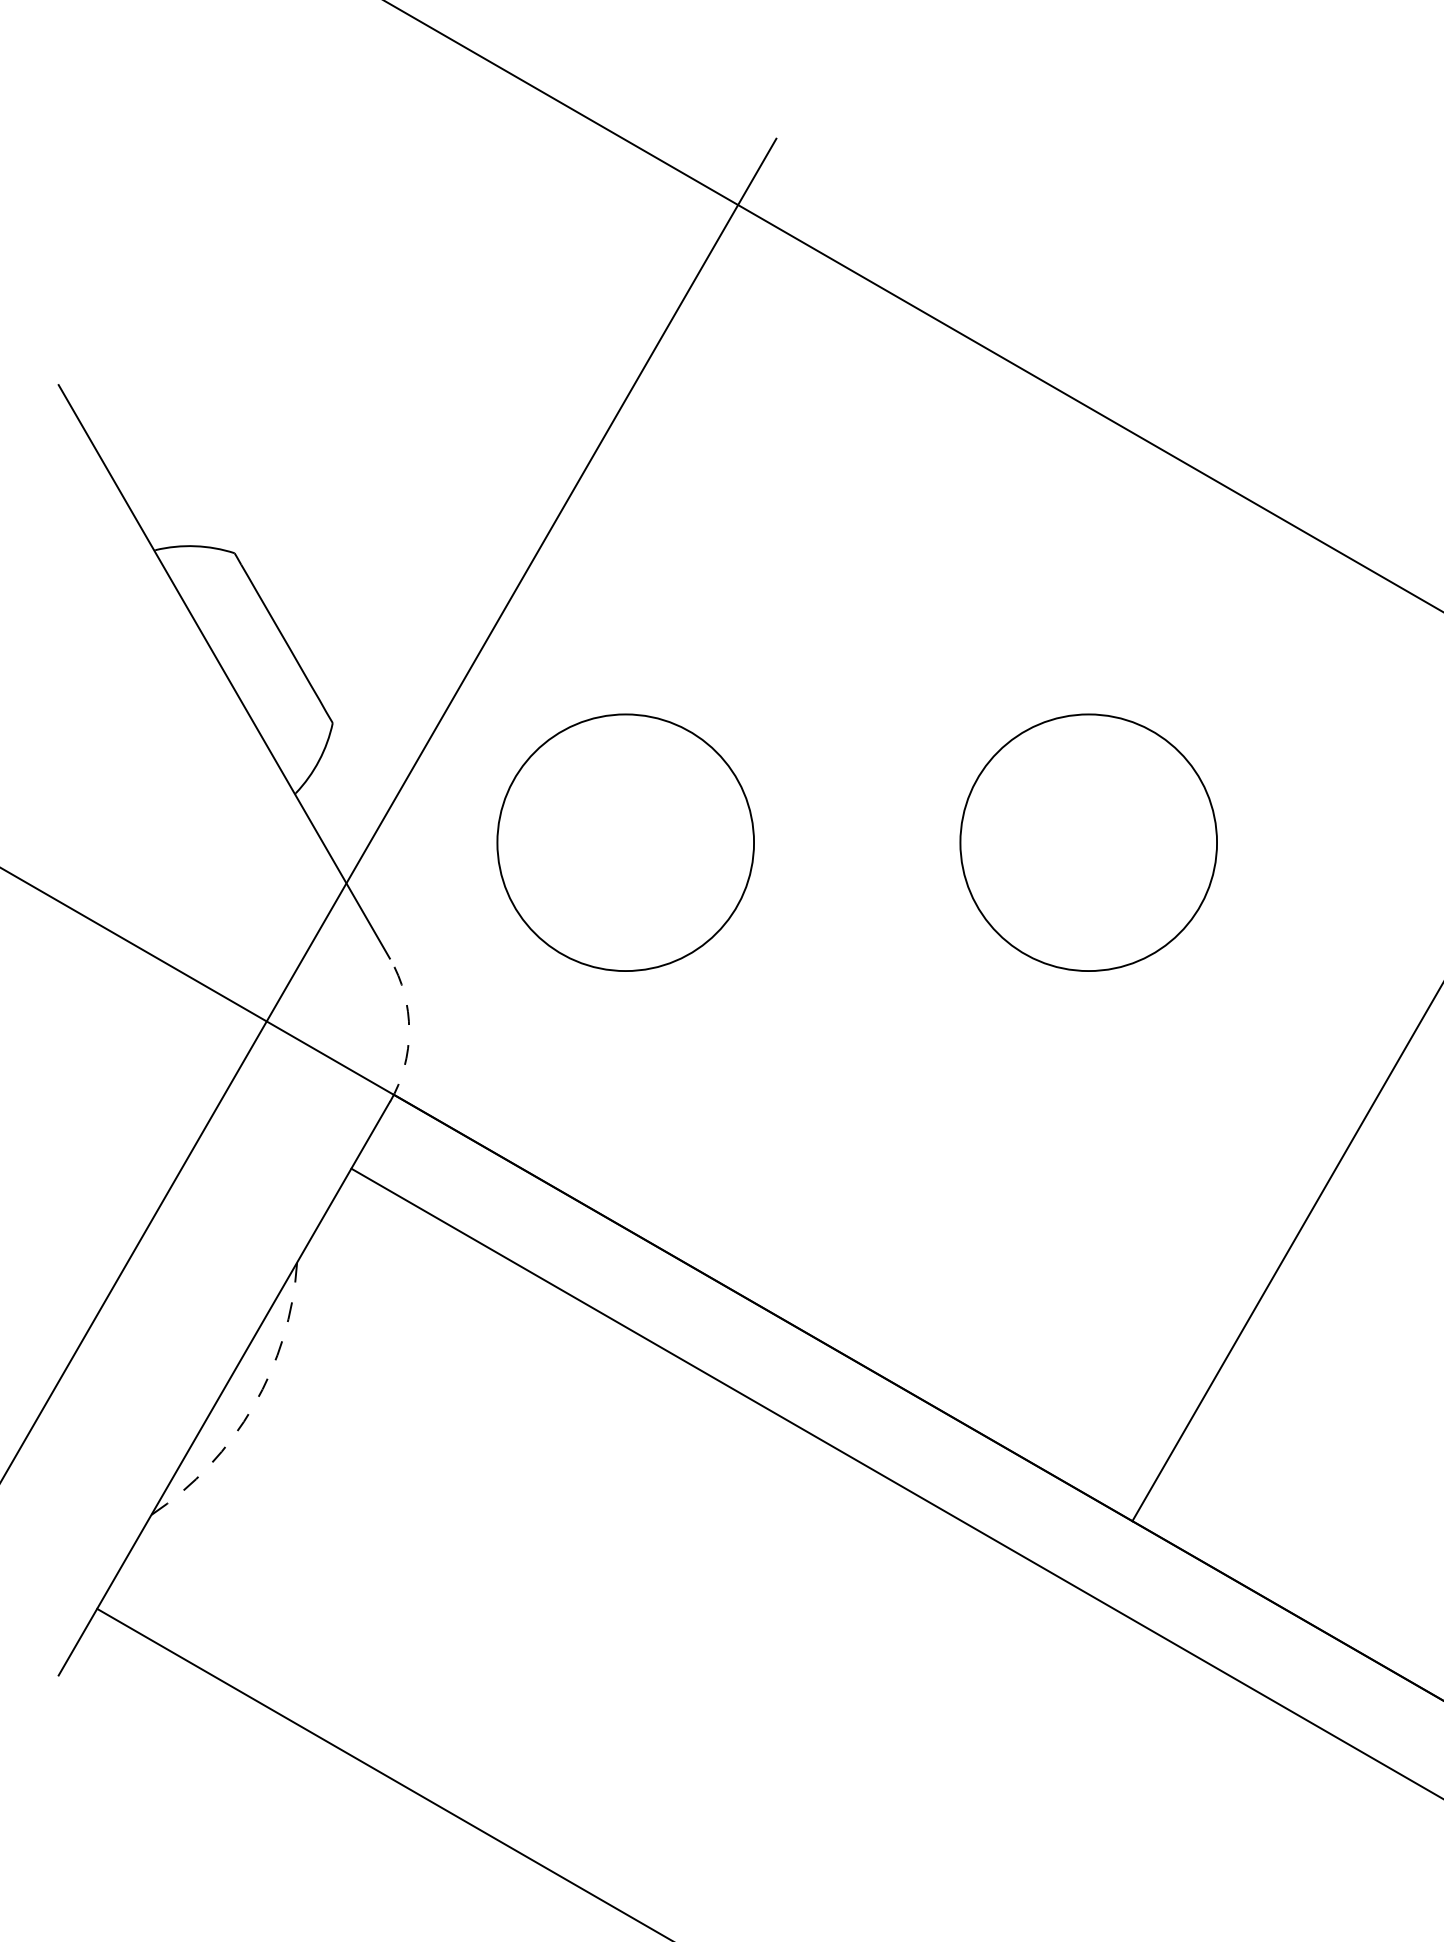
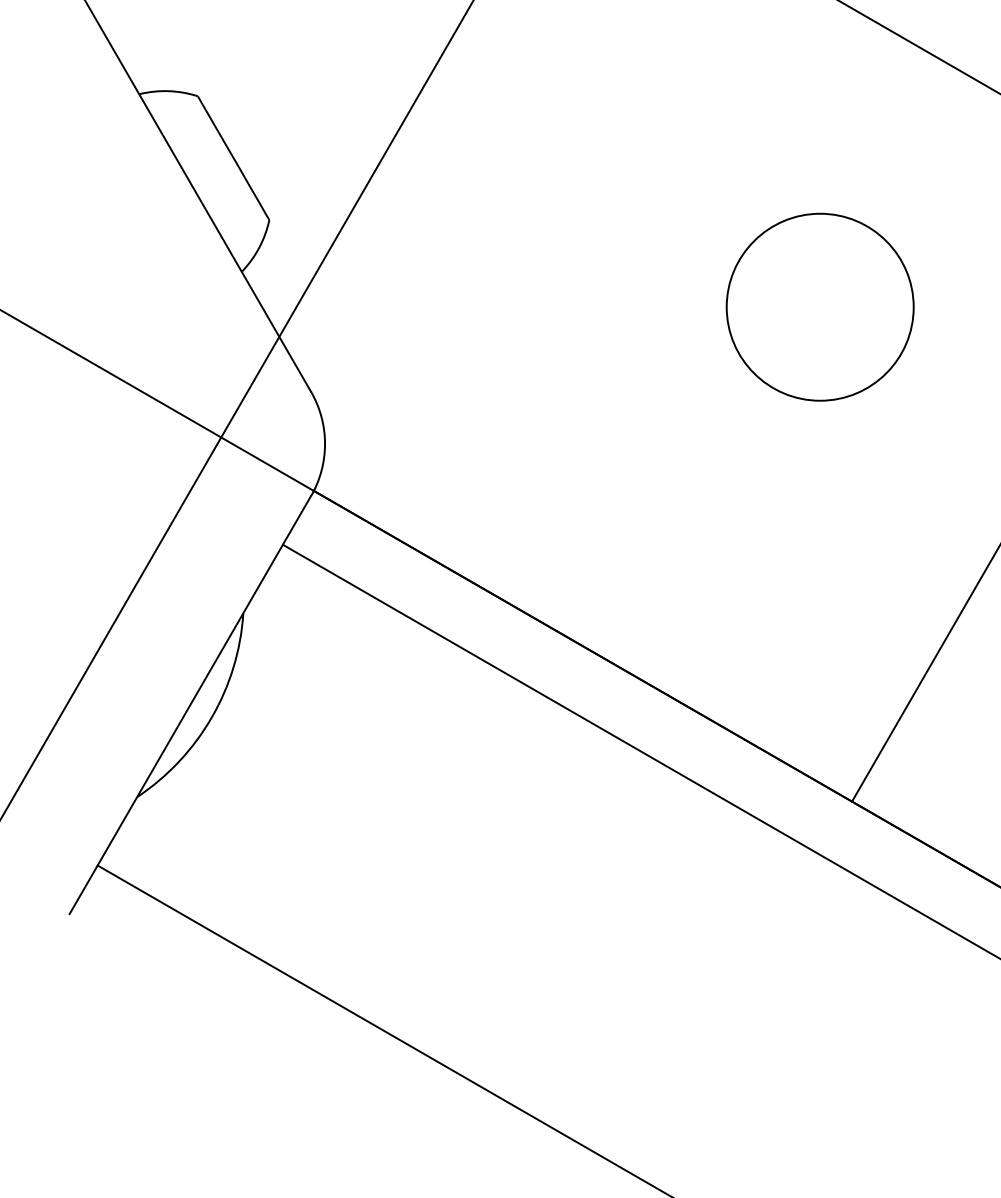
circle: (625, 842) -> (482, 307), removed
arc: (409, 1030) -> (325, 444), dashed -> solid
arc: (253, 1405) -> (211, 717), dashed -> solid

